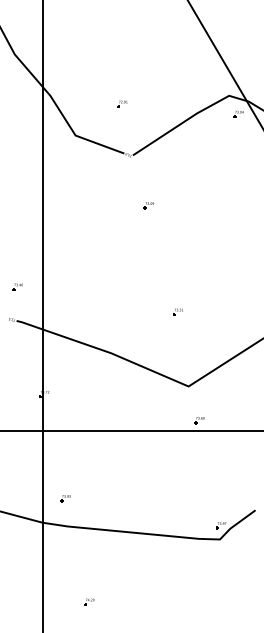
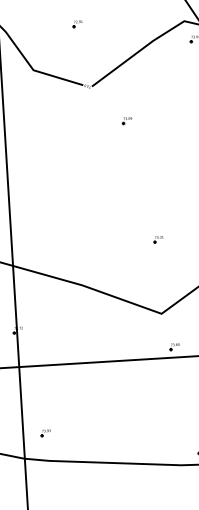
part: (122, 103) -> (77, 23), moved
part: (148, 205) -> (126, 120), moved
part: (177, 311) -> (157, 238), moved

